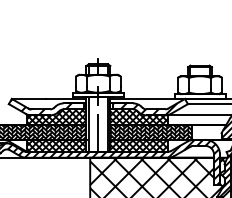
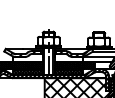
hatch: (55, 116) -> (27, 57), removed
hatch: (138, 116) -> (68, 57), removed

